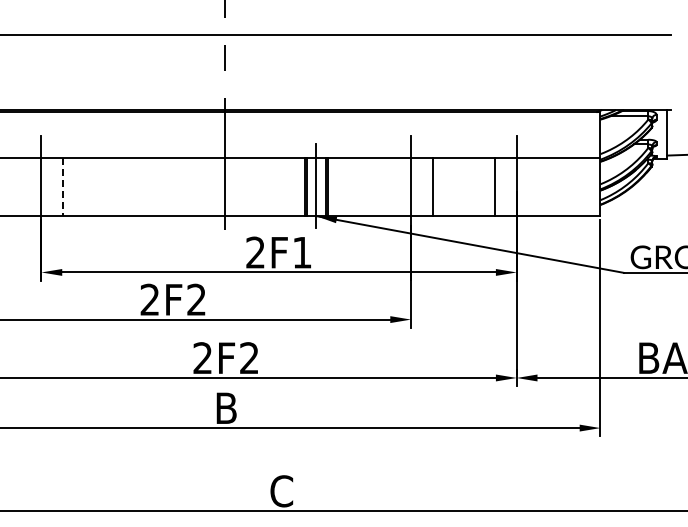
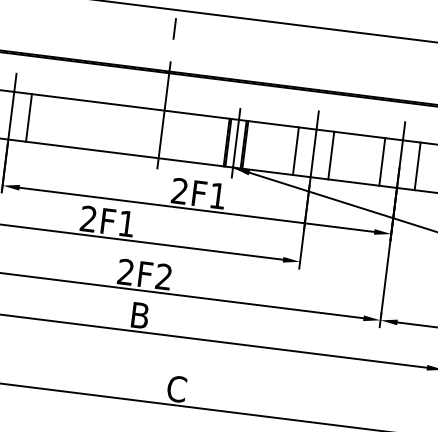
line: (389, 186) -> (296, 150), added
line: (538, 186) -> (417, 165), added
line: (63, 187) -> (29, 118), dashed -> solid
text: (196, 299) -> (126, 223), 2F2 -> 2F1

